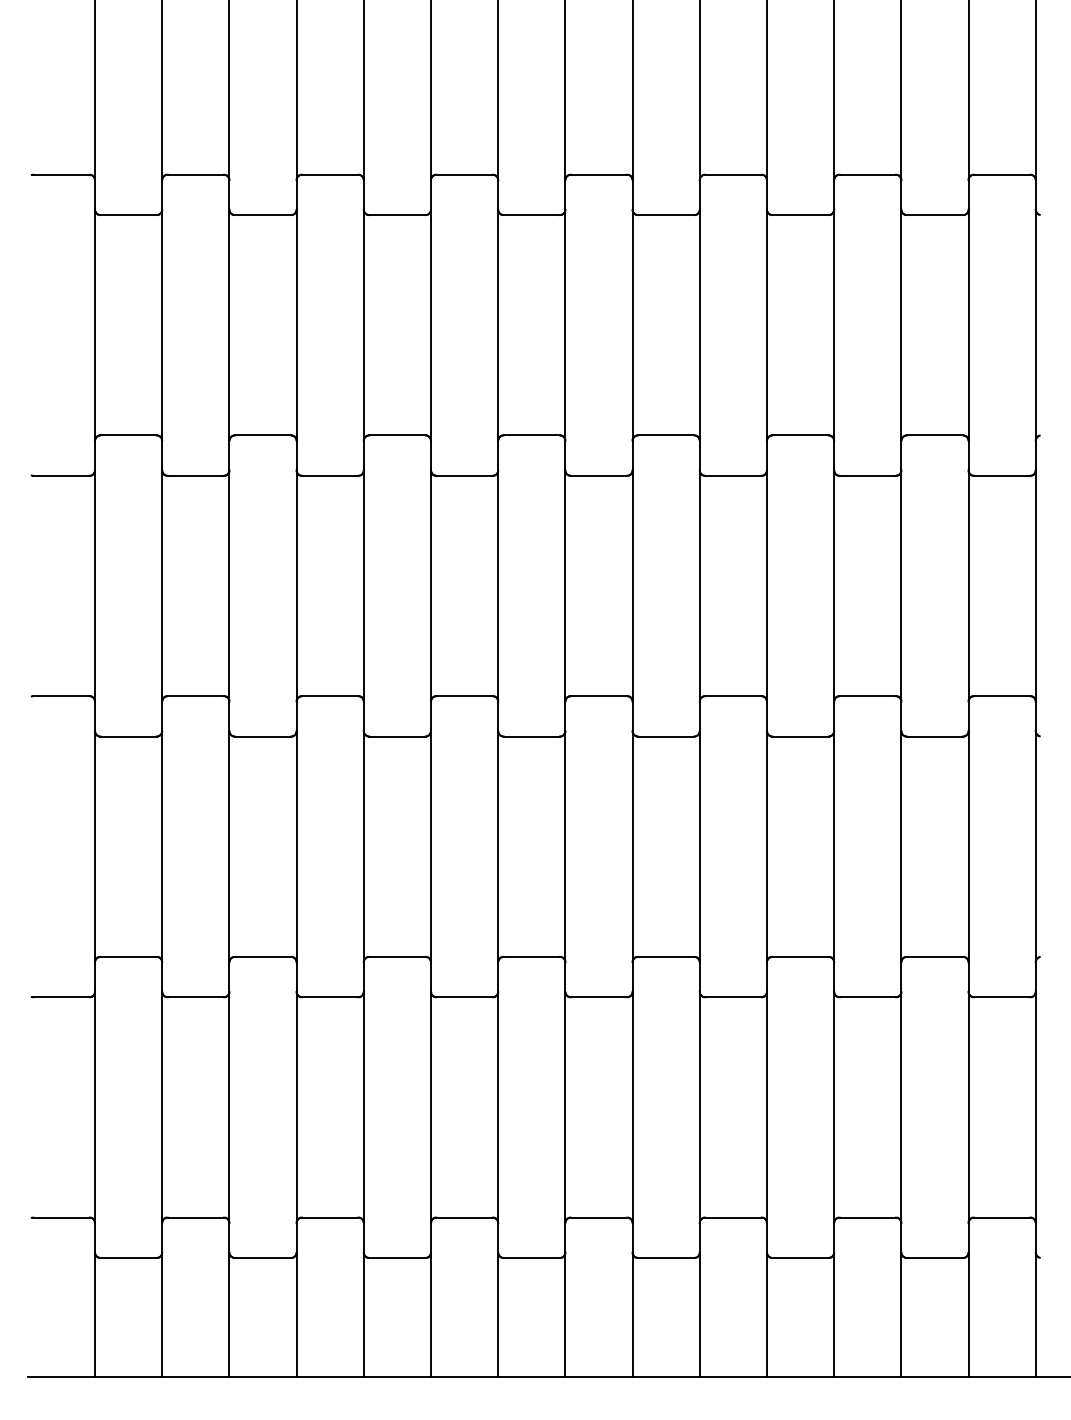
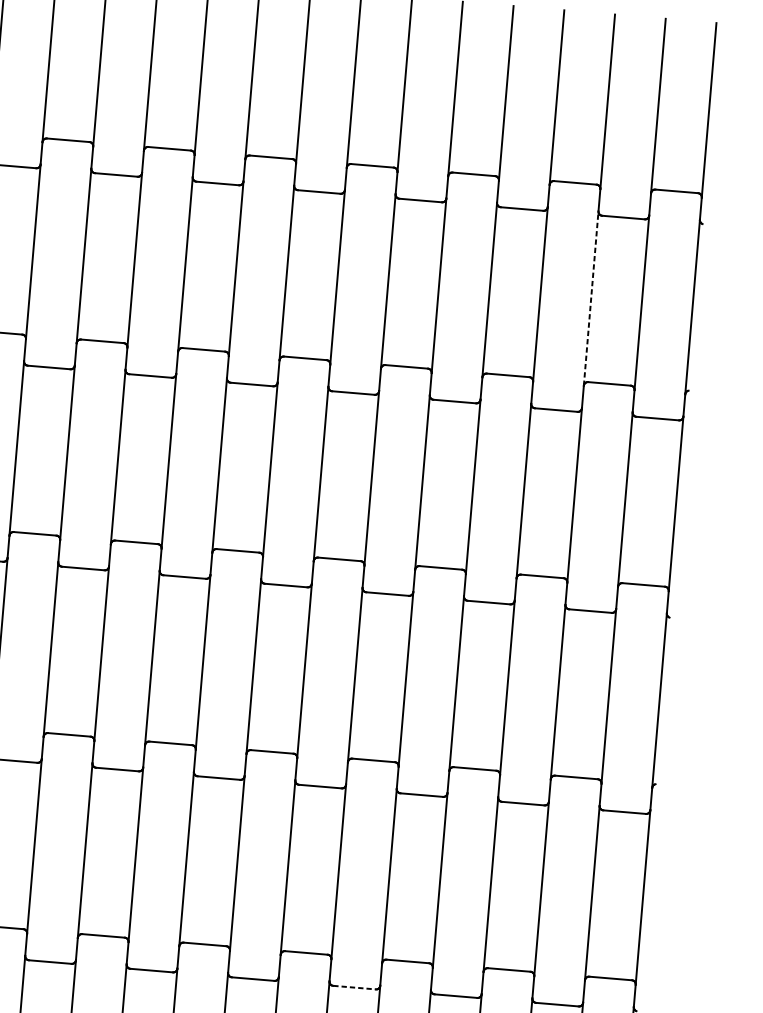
line: (901, 325) -> (591, 298), solid -> dashed
line: (666, 1257) -> (354, 987), solid -> dashed

